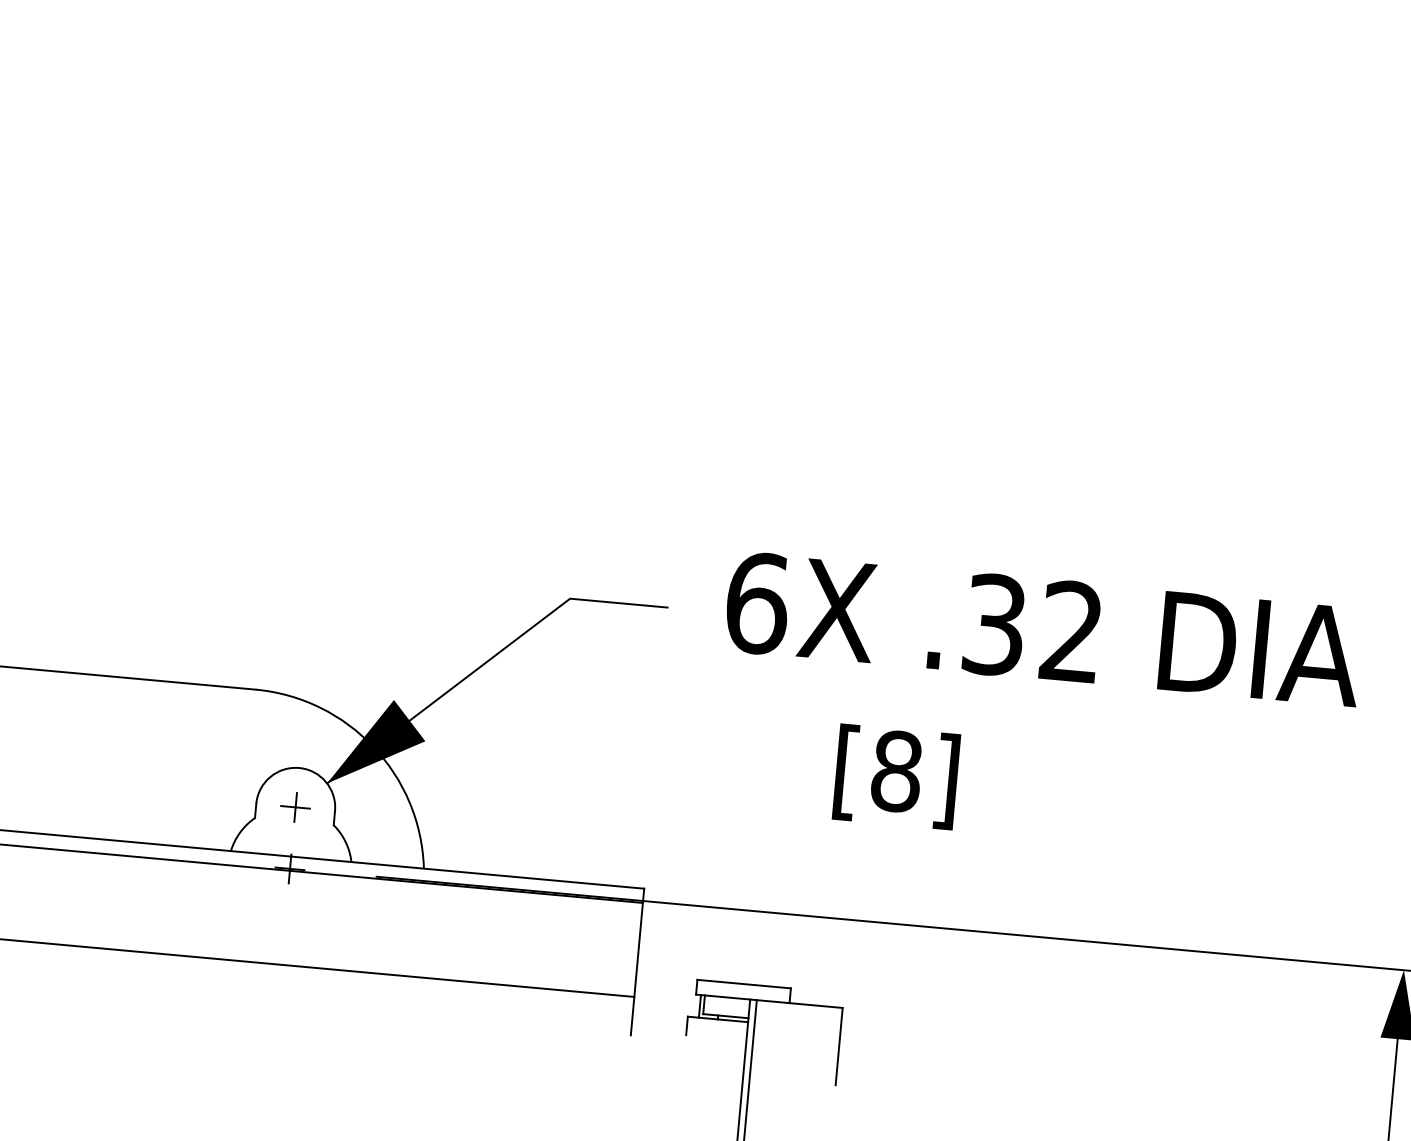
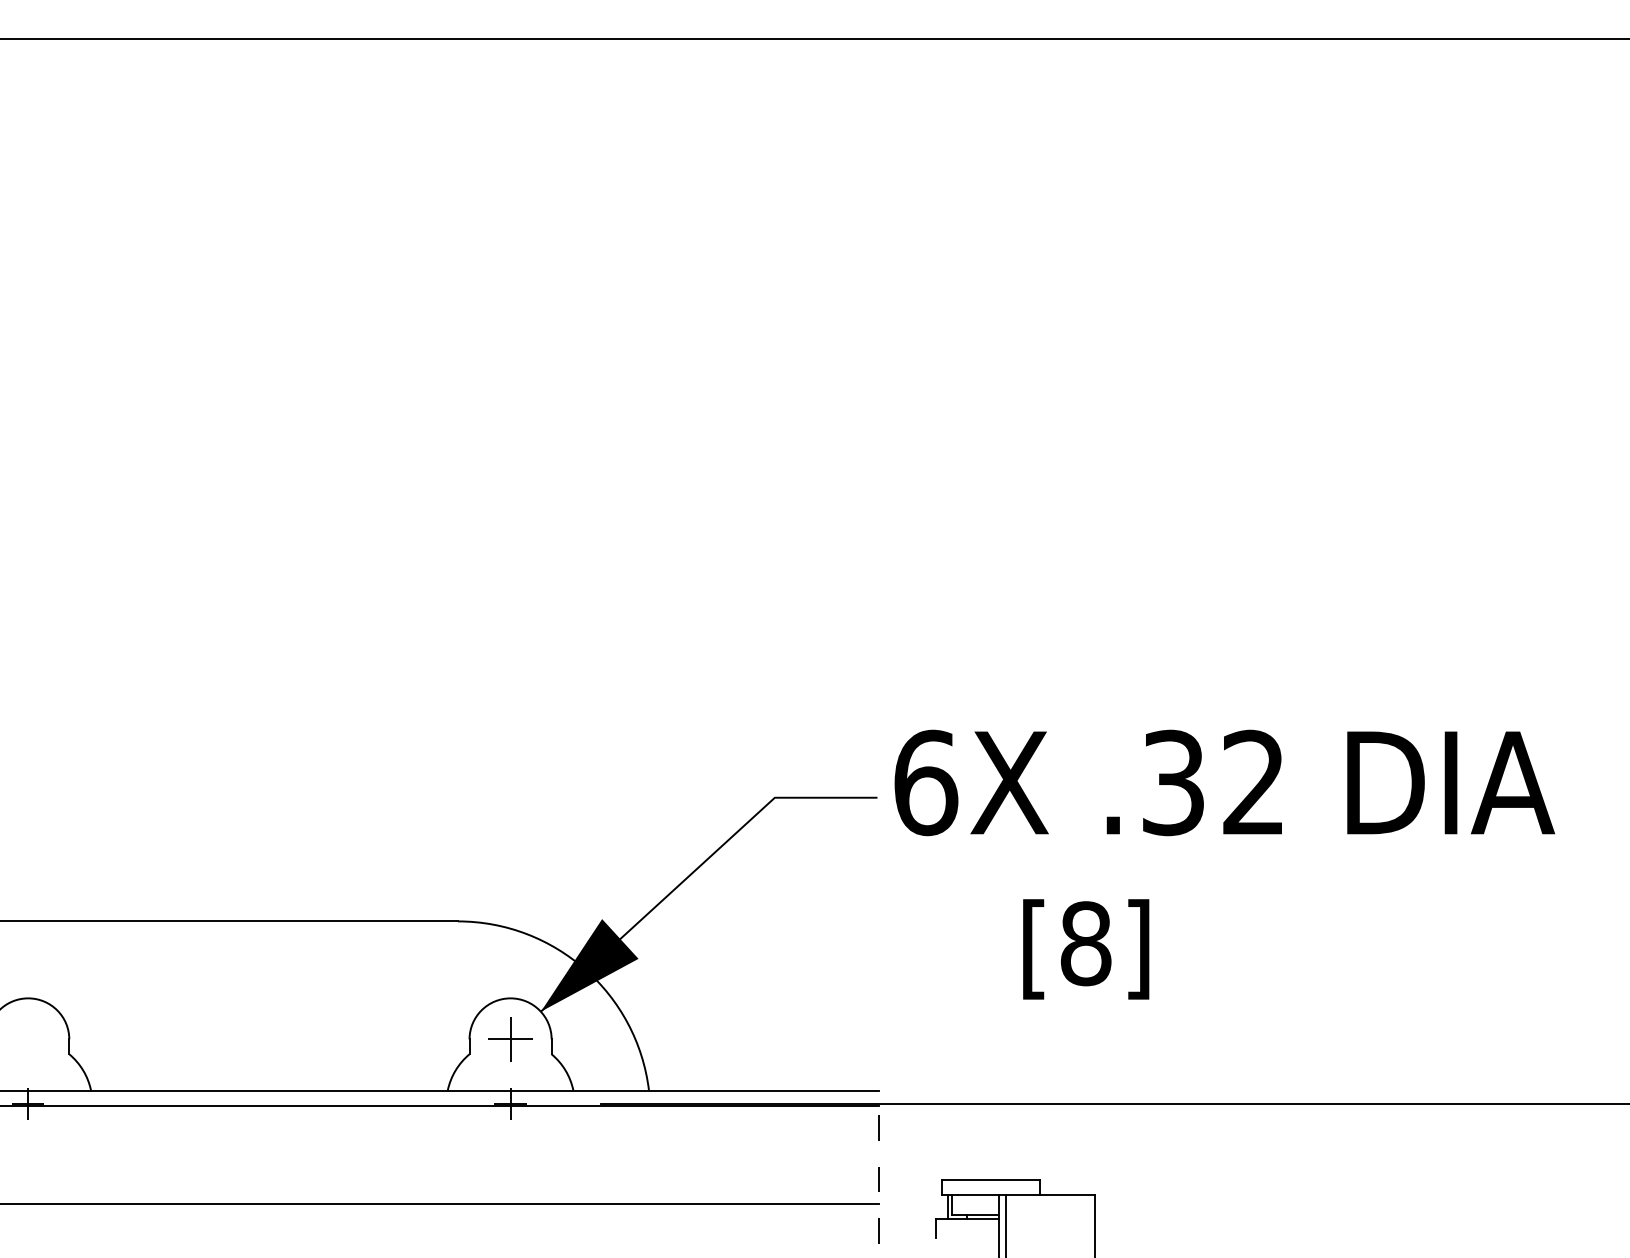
text: (1036, 707) -> (1224, 864), moved
part: (295, 807) -> (510, 1039), size x1.4
line: (637, 961) -> (878, 1166), solid -> dashed

